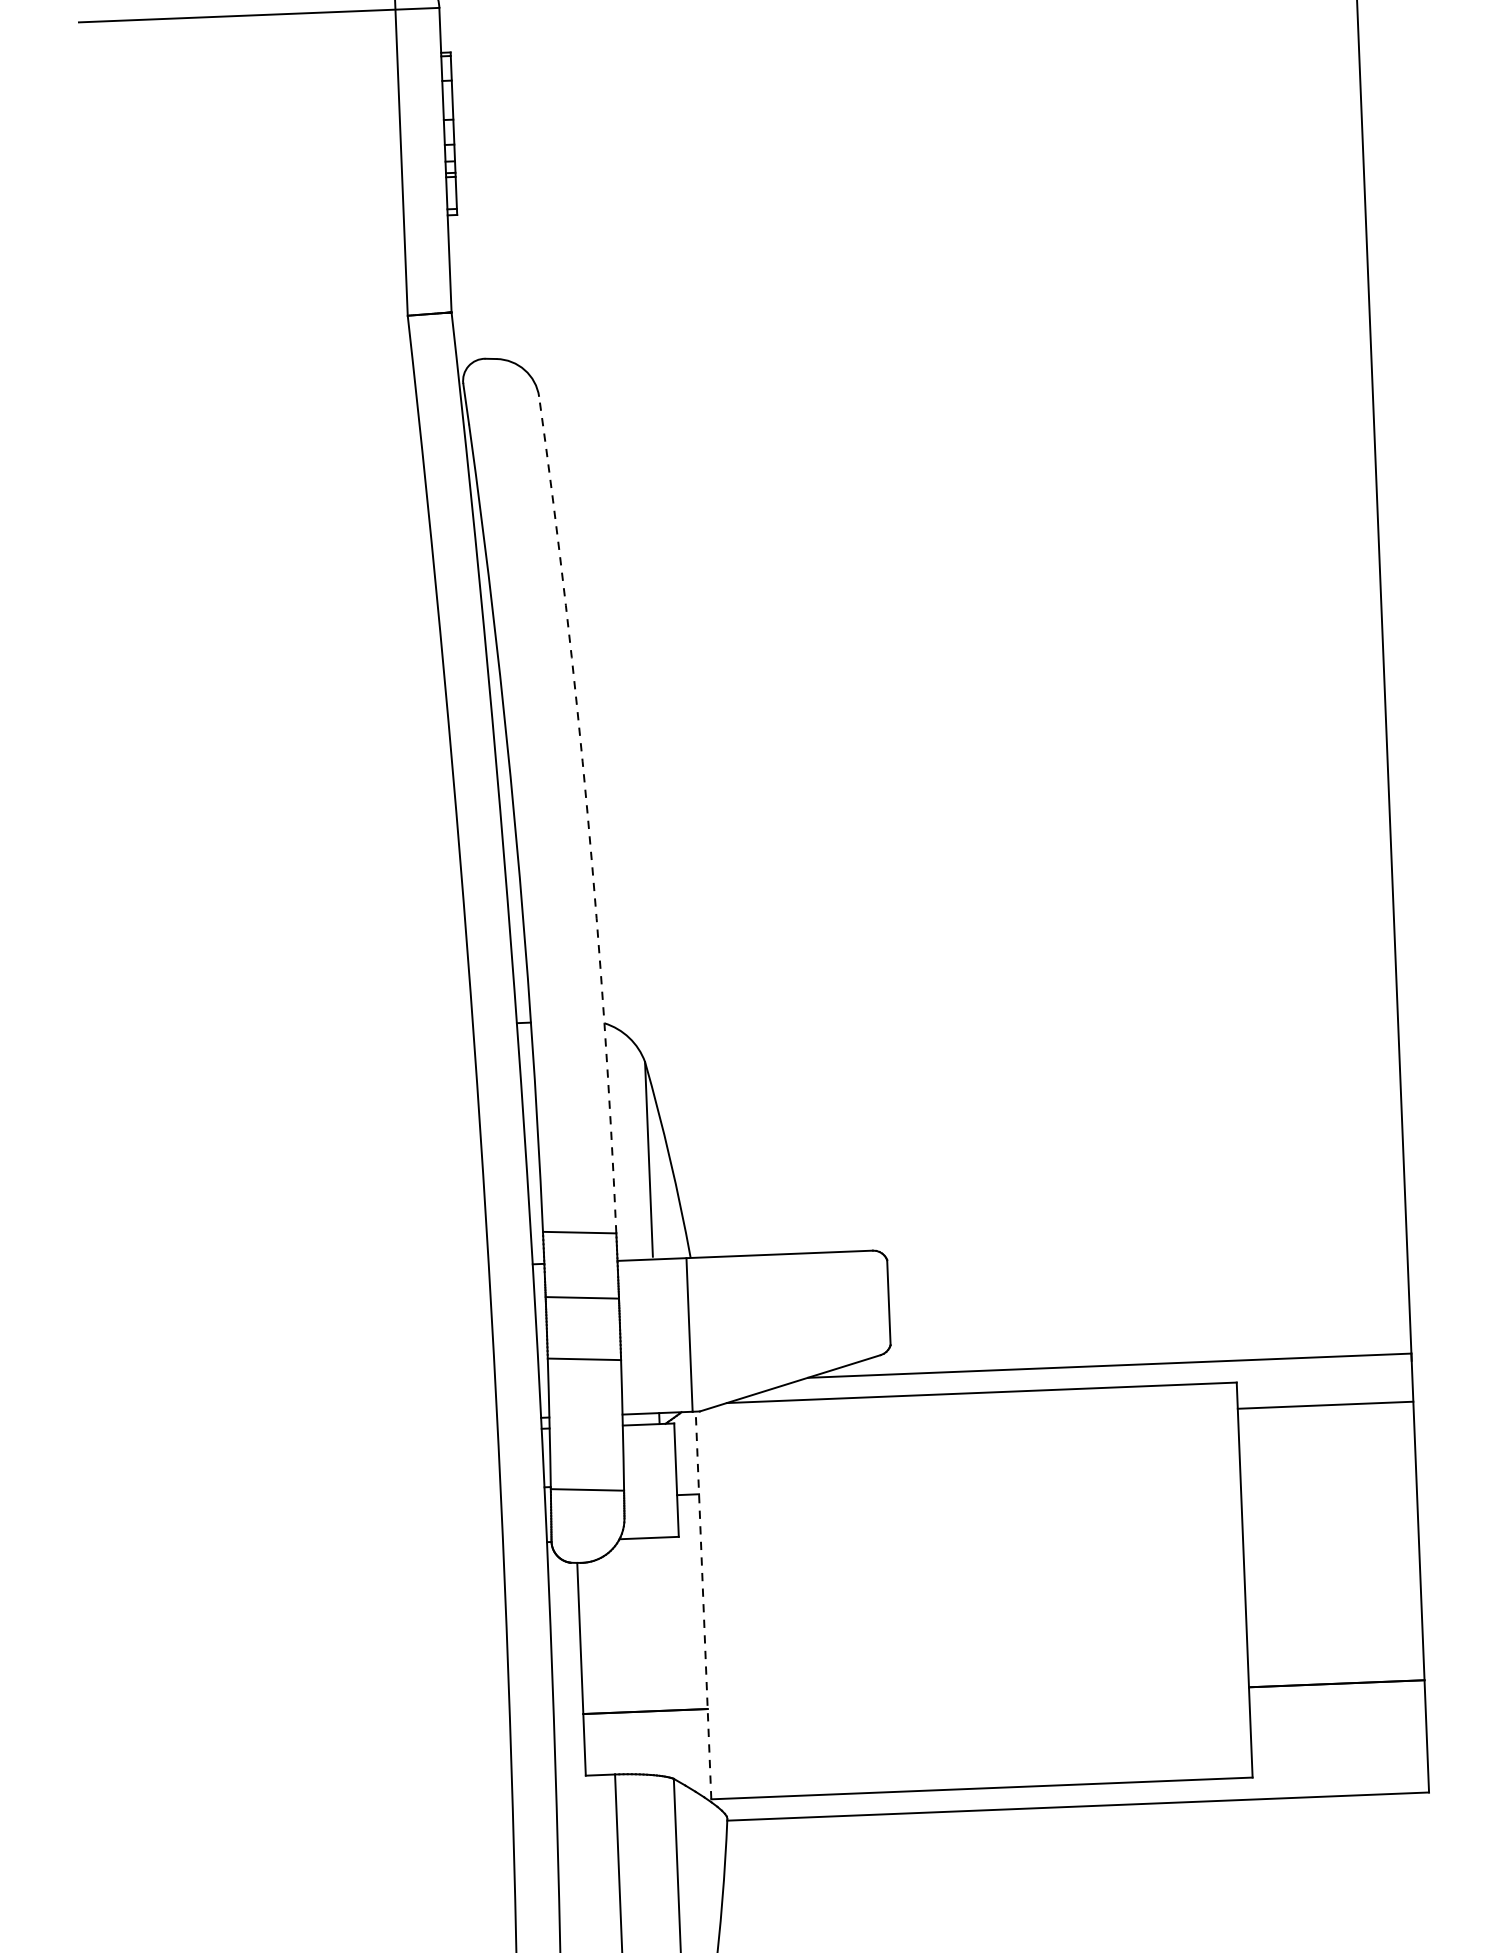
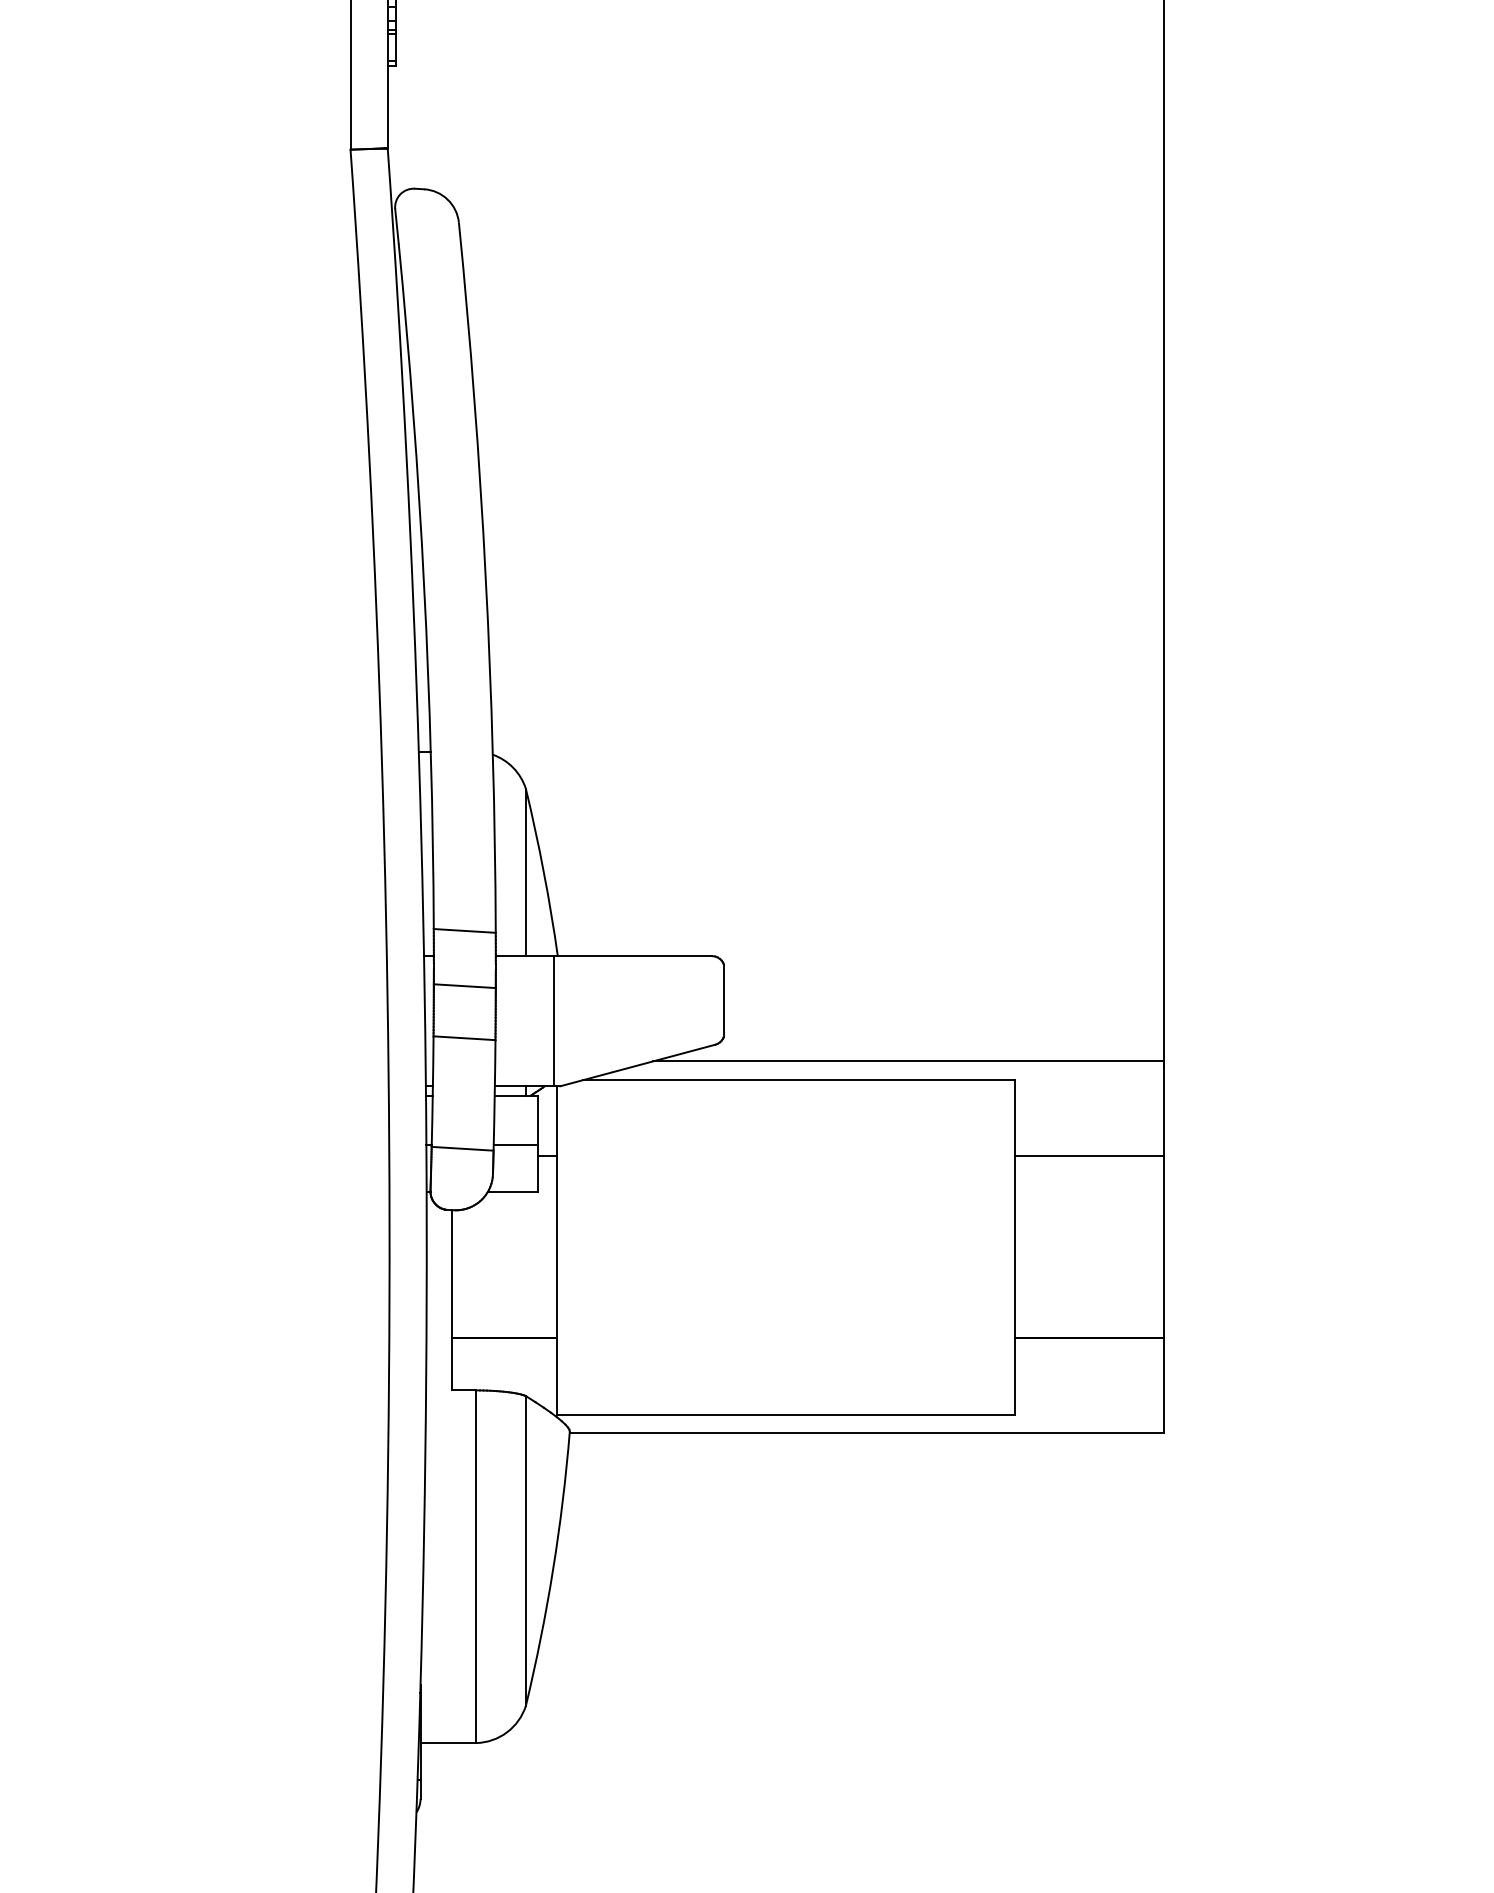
arc: (587, 814) -> (485, 577), dashed -> solid
line: (1325, 1405) -> (1089, 1156), moved
line: (649, 1483) -> (515, 1145), added
line: (703, 1604) -> (556, 1249), dashed -> solid

